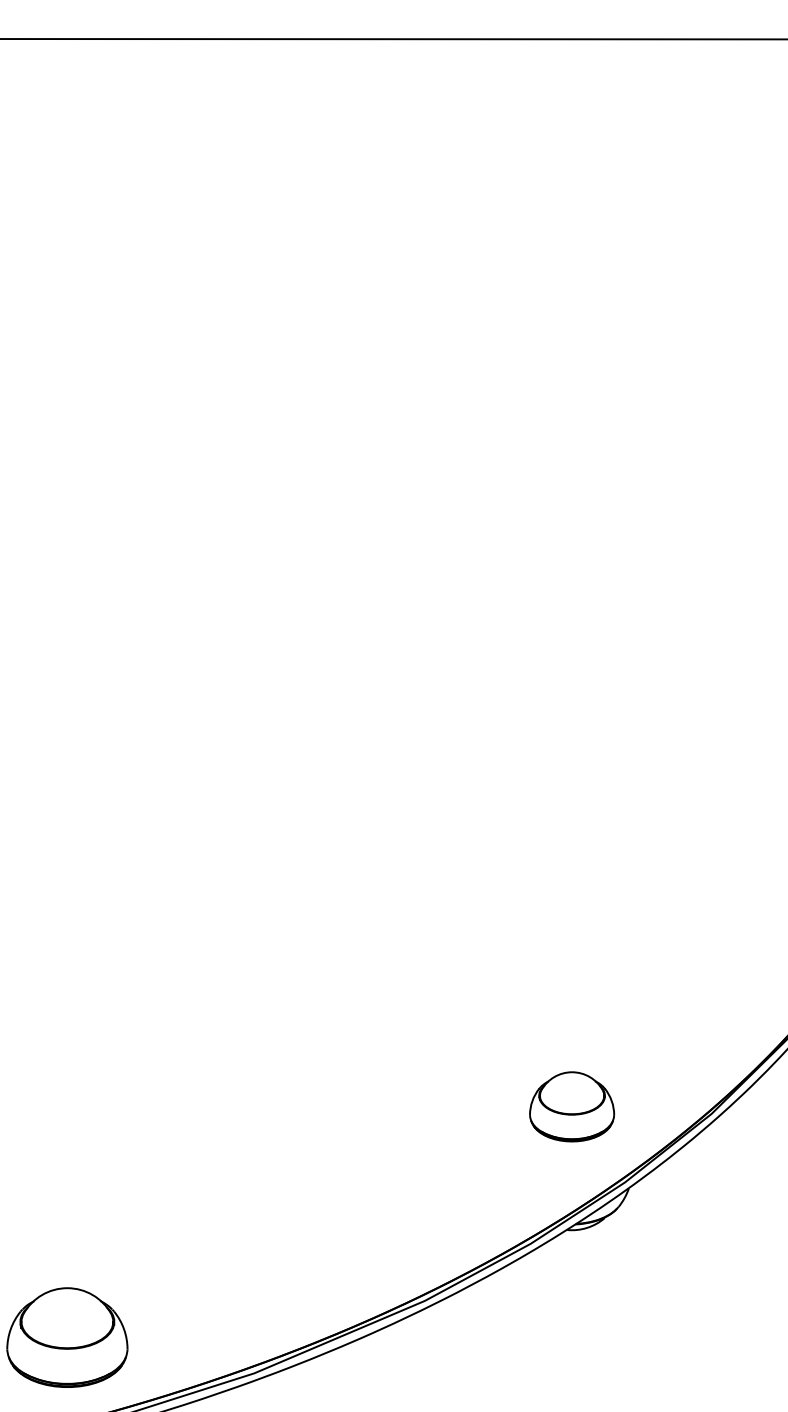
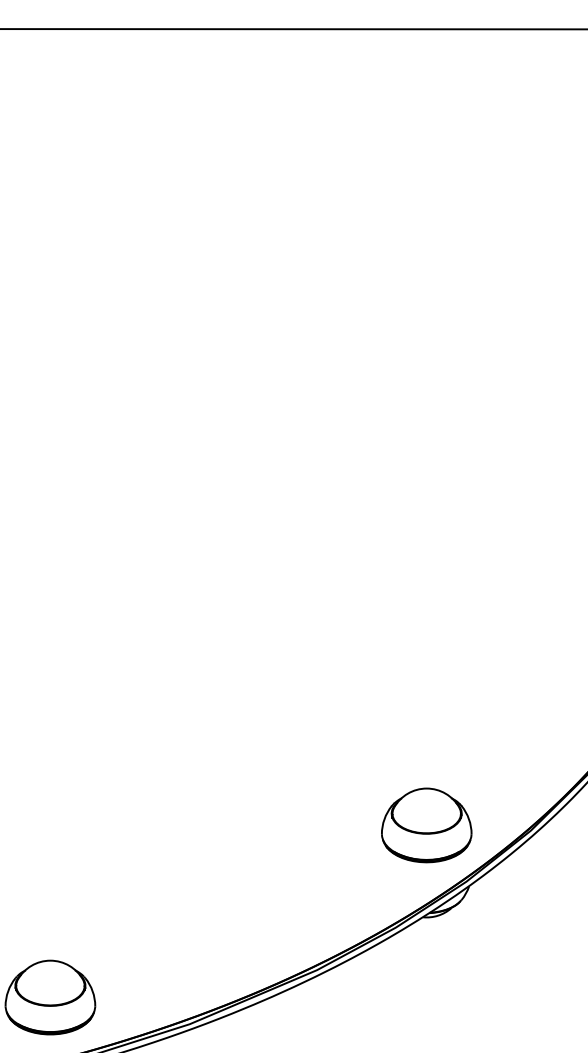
part: (571, 1106) -> (426, 825), size x1.43

